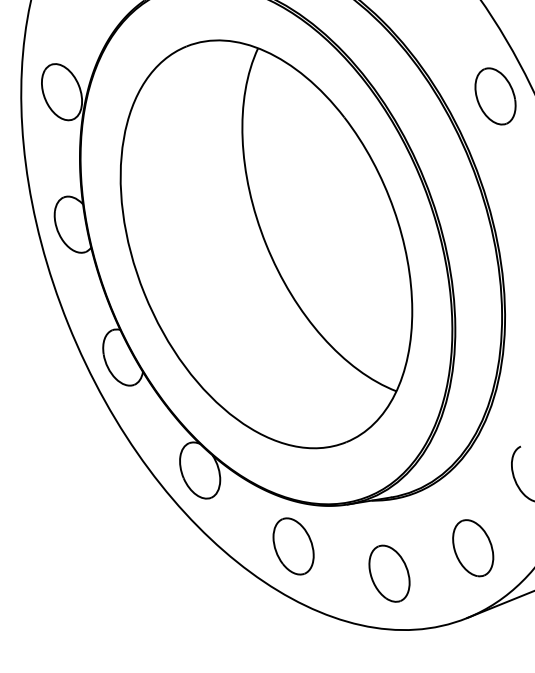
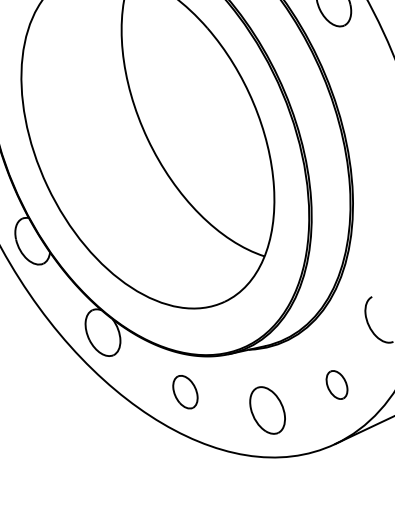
part: (293, 546) -> (185, 392), size x0.7
part: (473, 548) -> (337, 385), size x0.6

